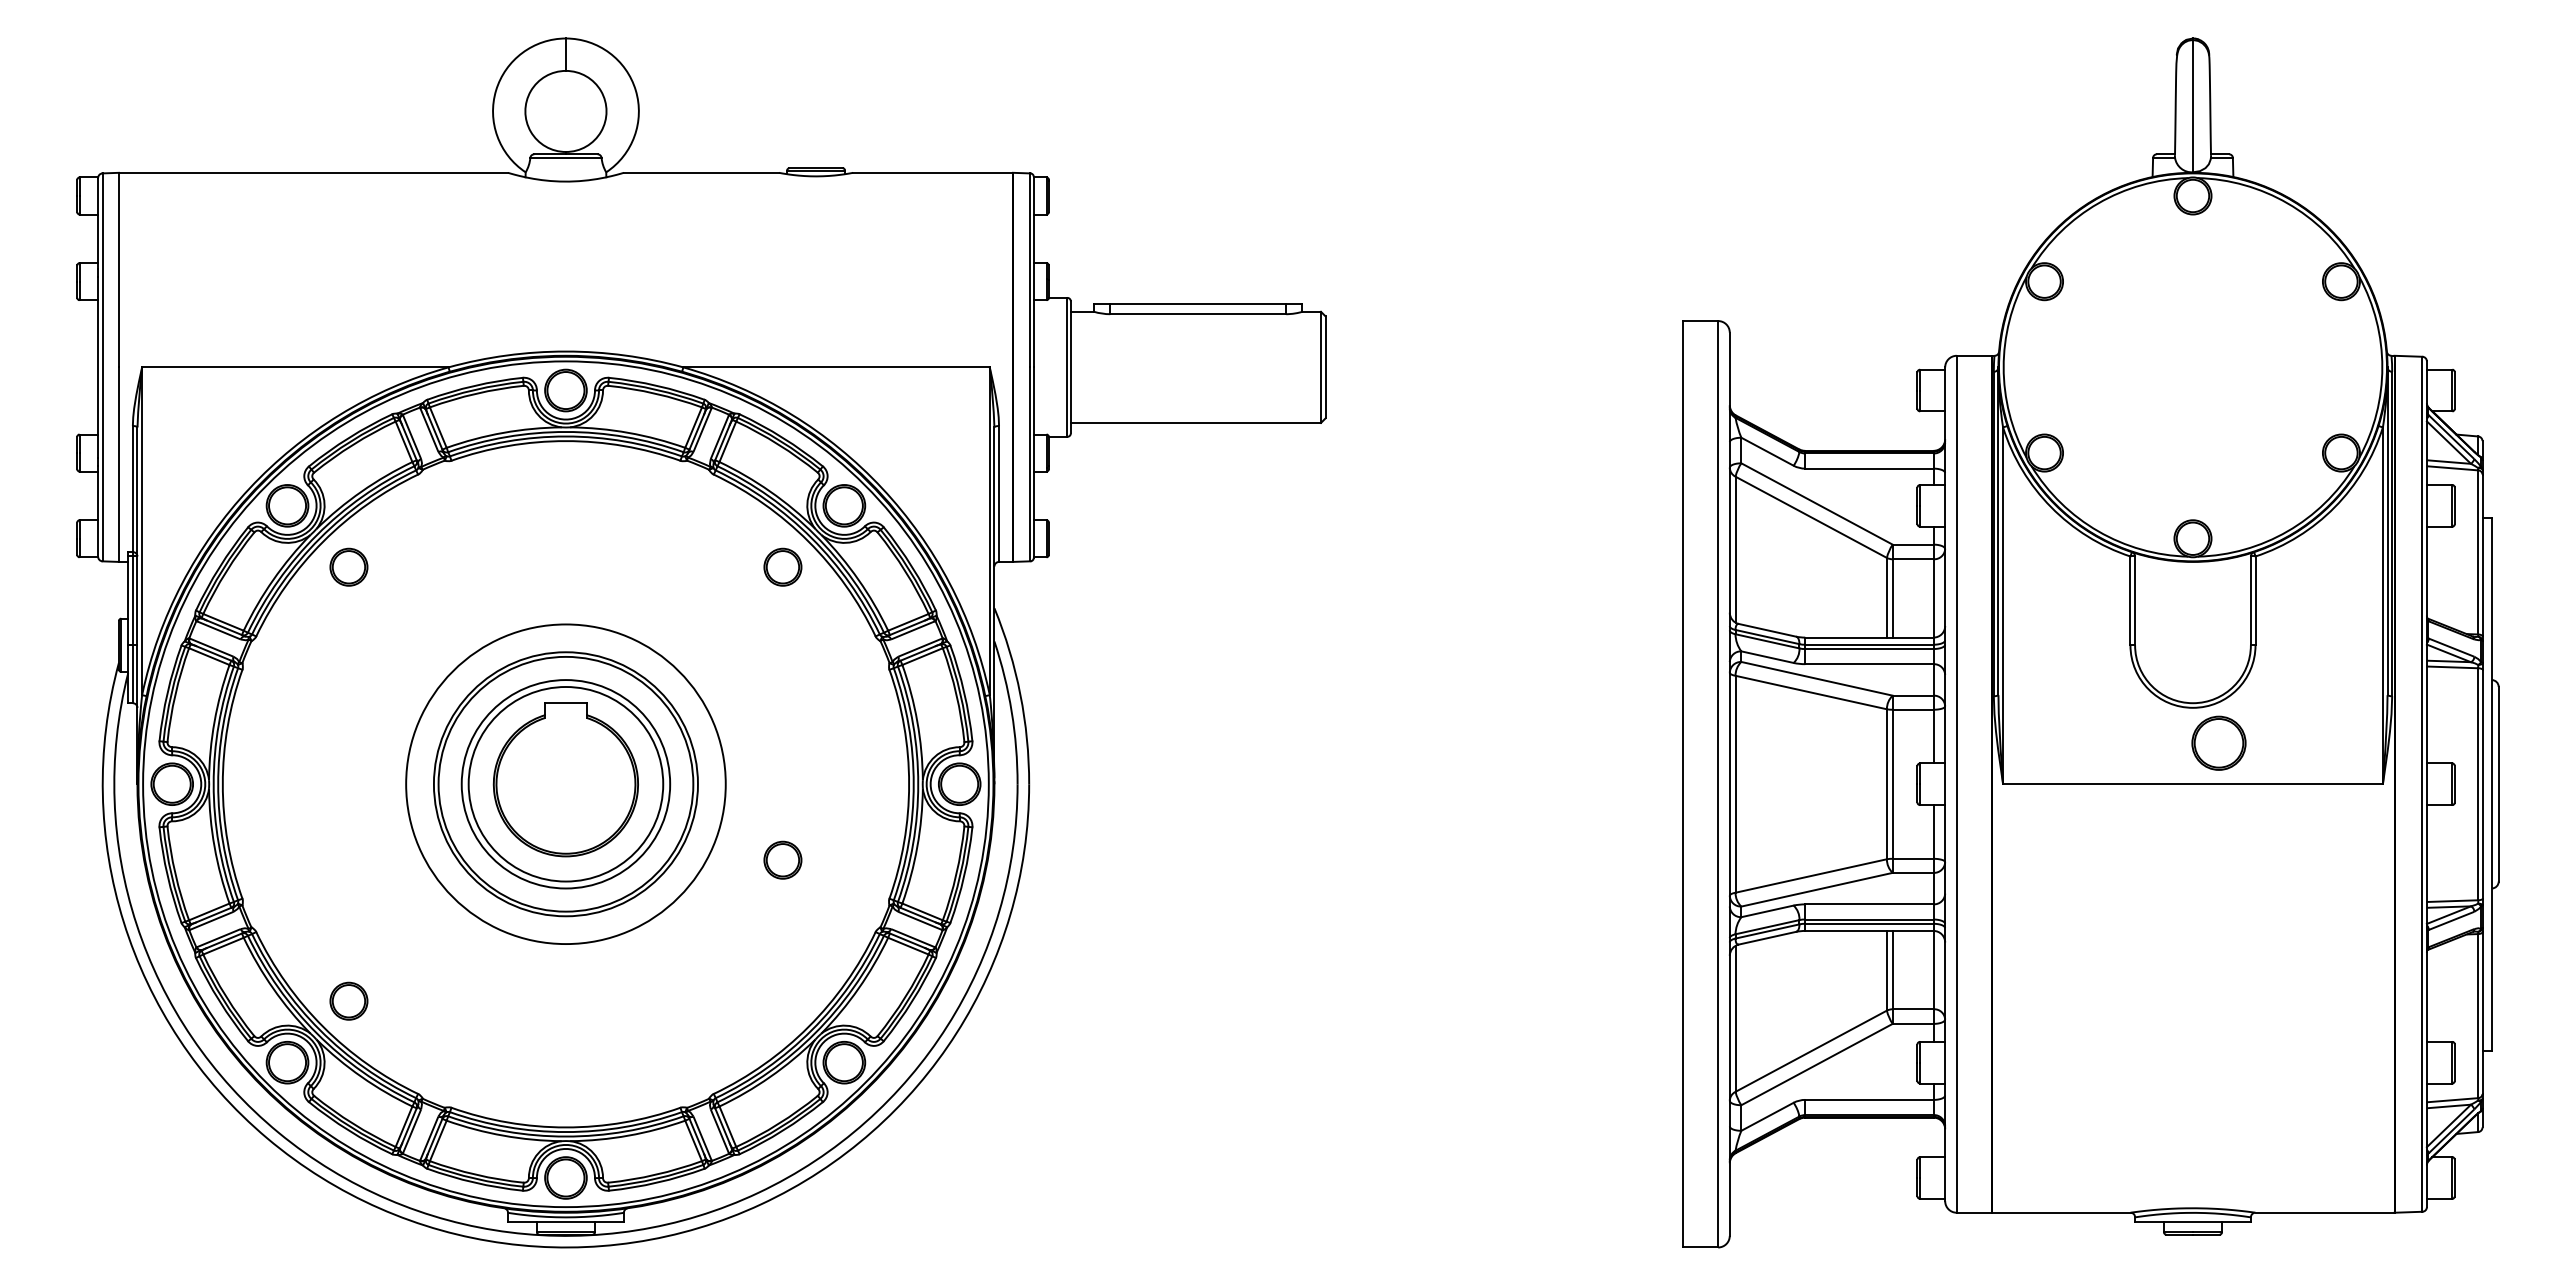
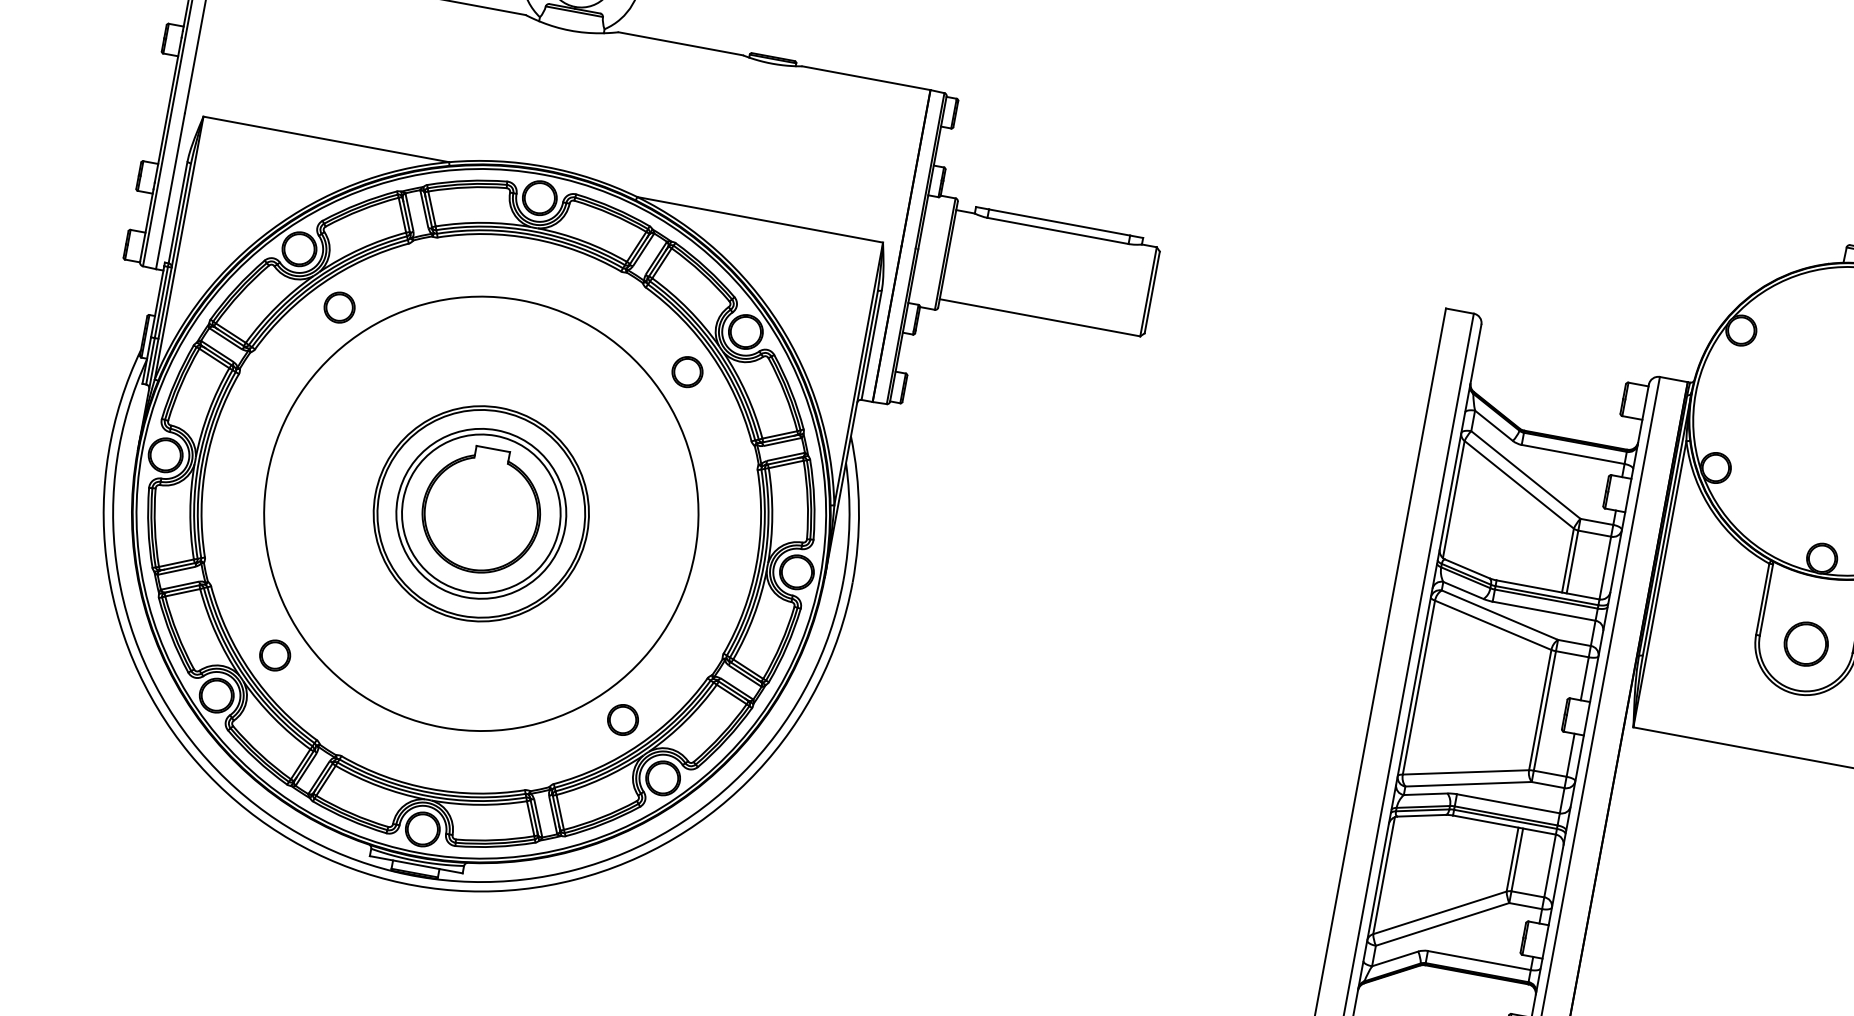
part: (2218, 742) -> (1806, 643), moved
circle: (565, 783) -> (481, 513), size x1.67
part: (782, 859) -> (622, 719), moved

